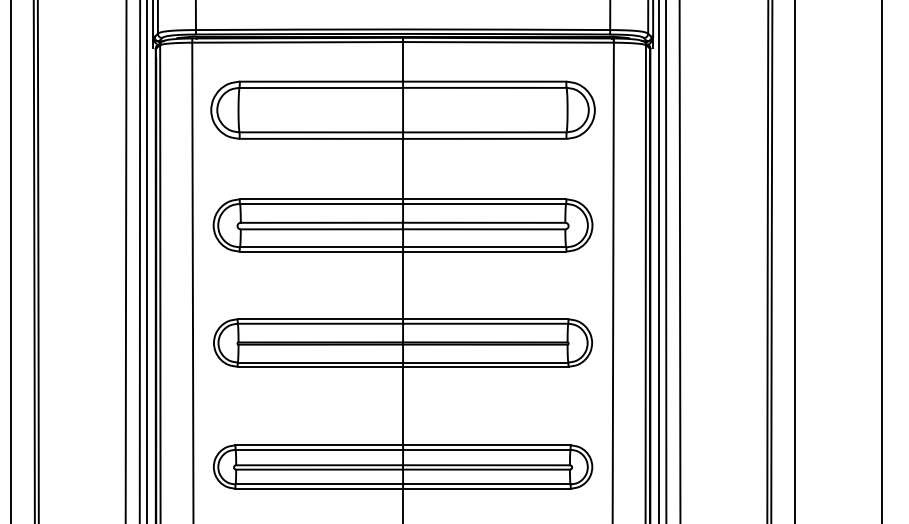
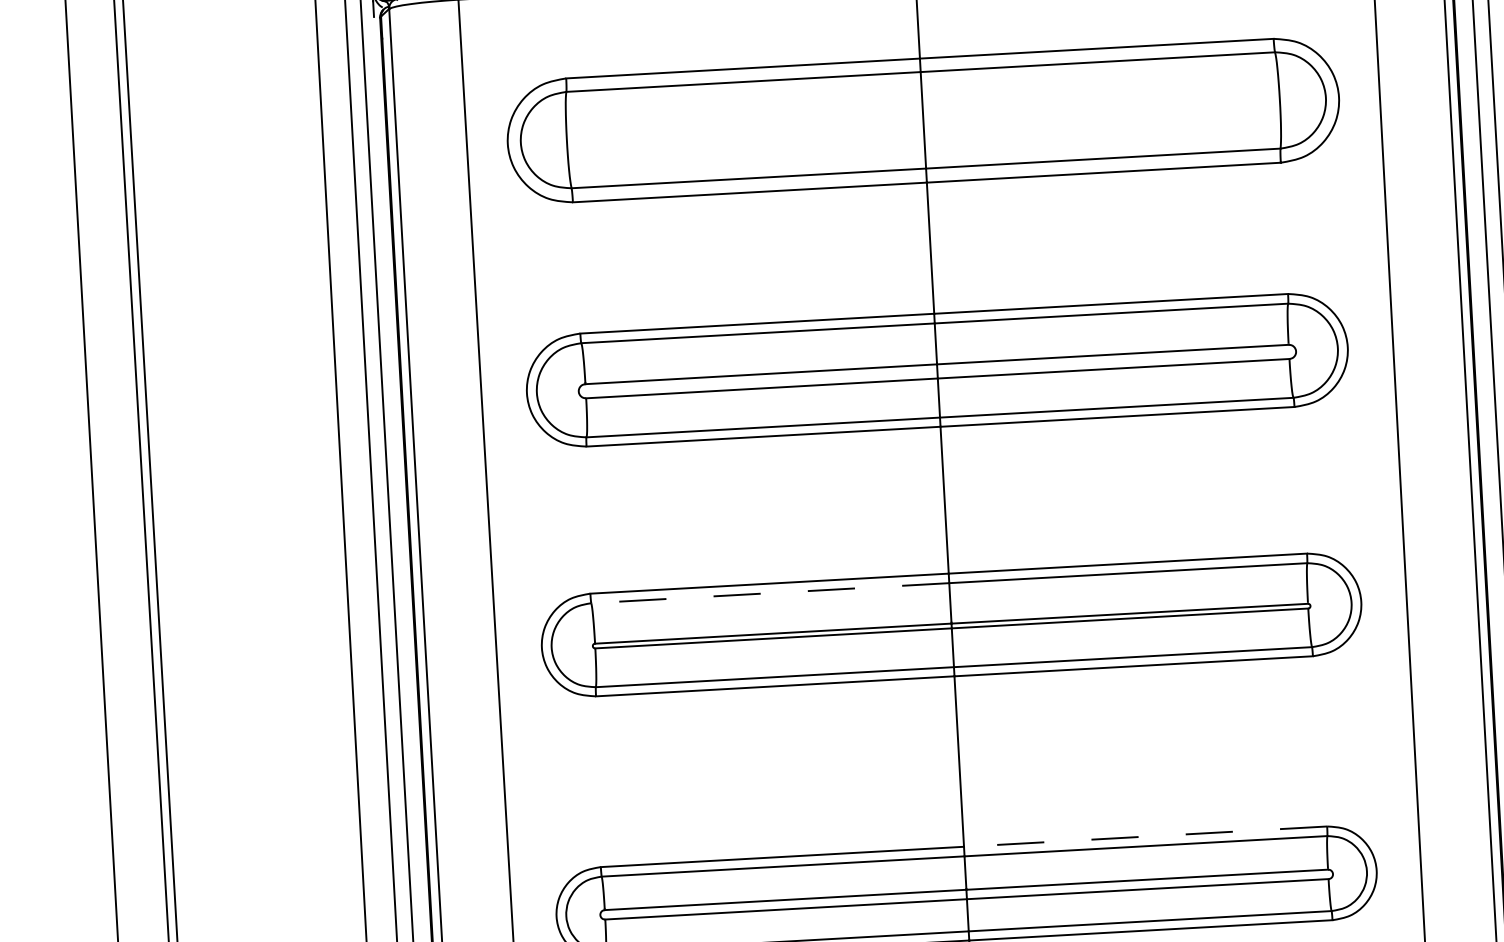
line: (320, 323) -> (770, 592), solid -> dashed
line: (486, 445) -> (1144, 836), solid -> dashed

